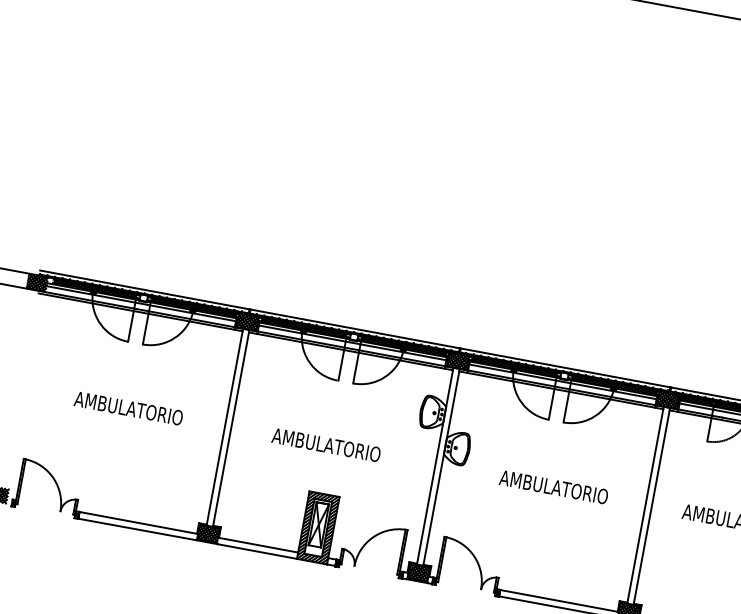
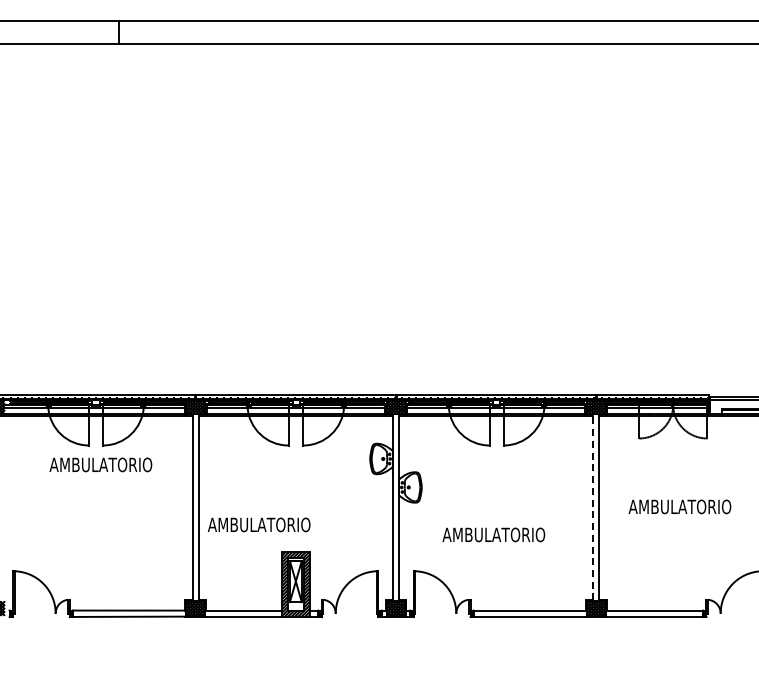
text: (128, 408) -> (100, 464), moved
text: (326, 444) -> (259, 524), moved
text: (553, 486) -> (493, 534), moved
line: (645, 503) -> (593, 506), solid -> dashed

